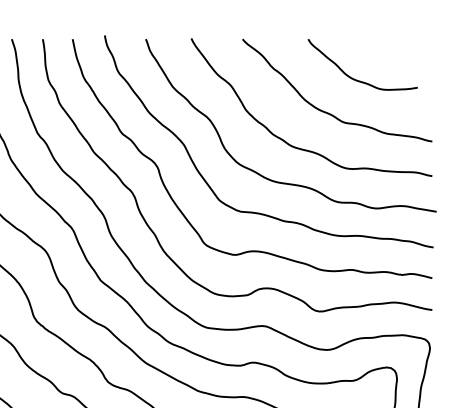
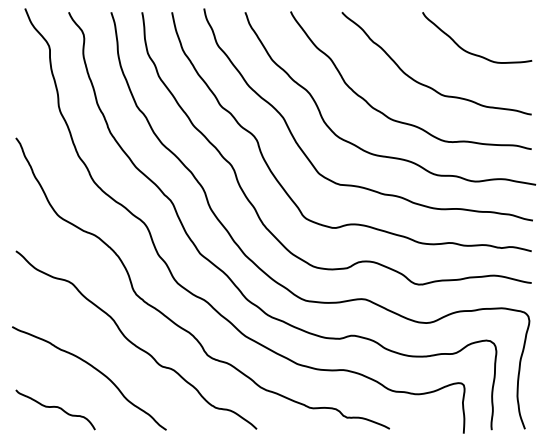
curve: (357, 79) -> (471, 52), moved

